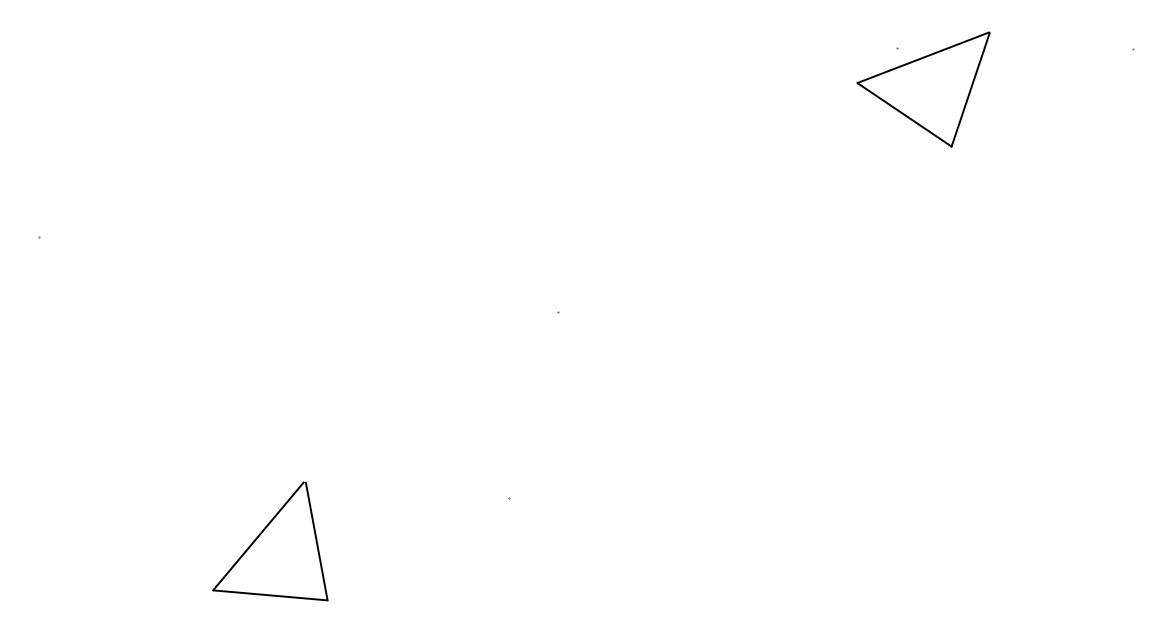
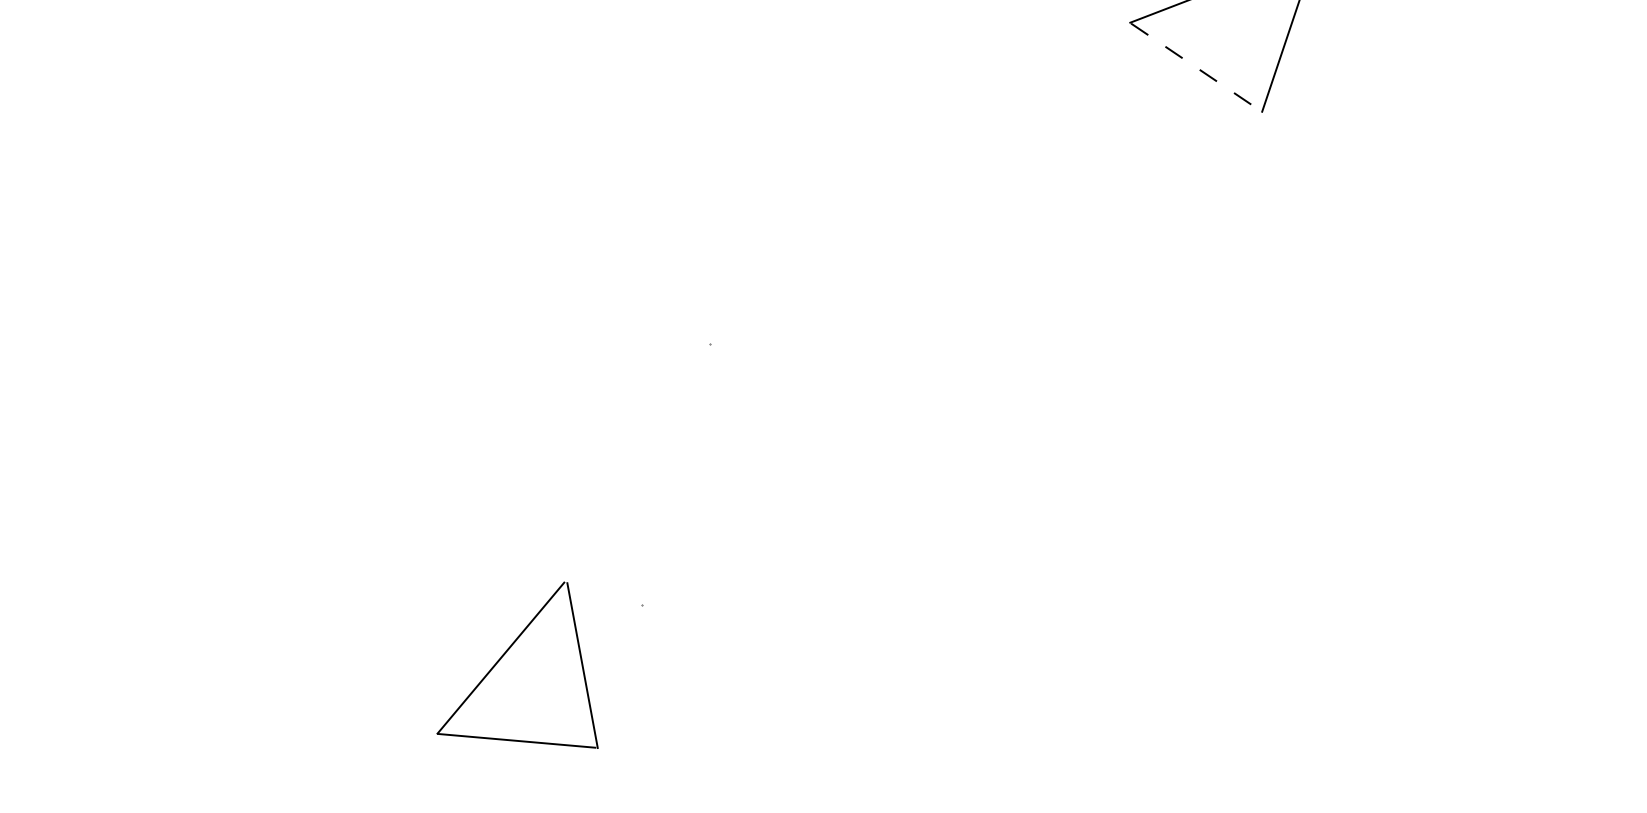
line: (905, 115) -> (1197, 68), solid -> dashed
part: (270, 541) -> (517, 665), moved

